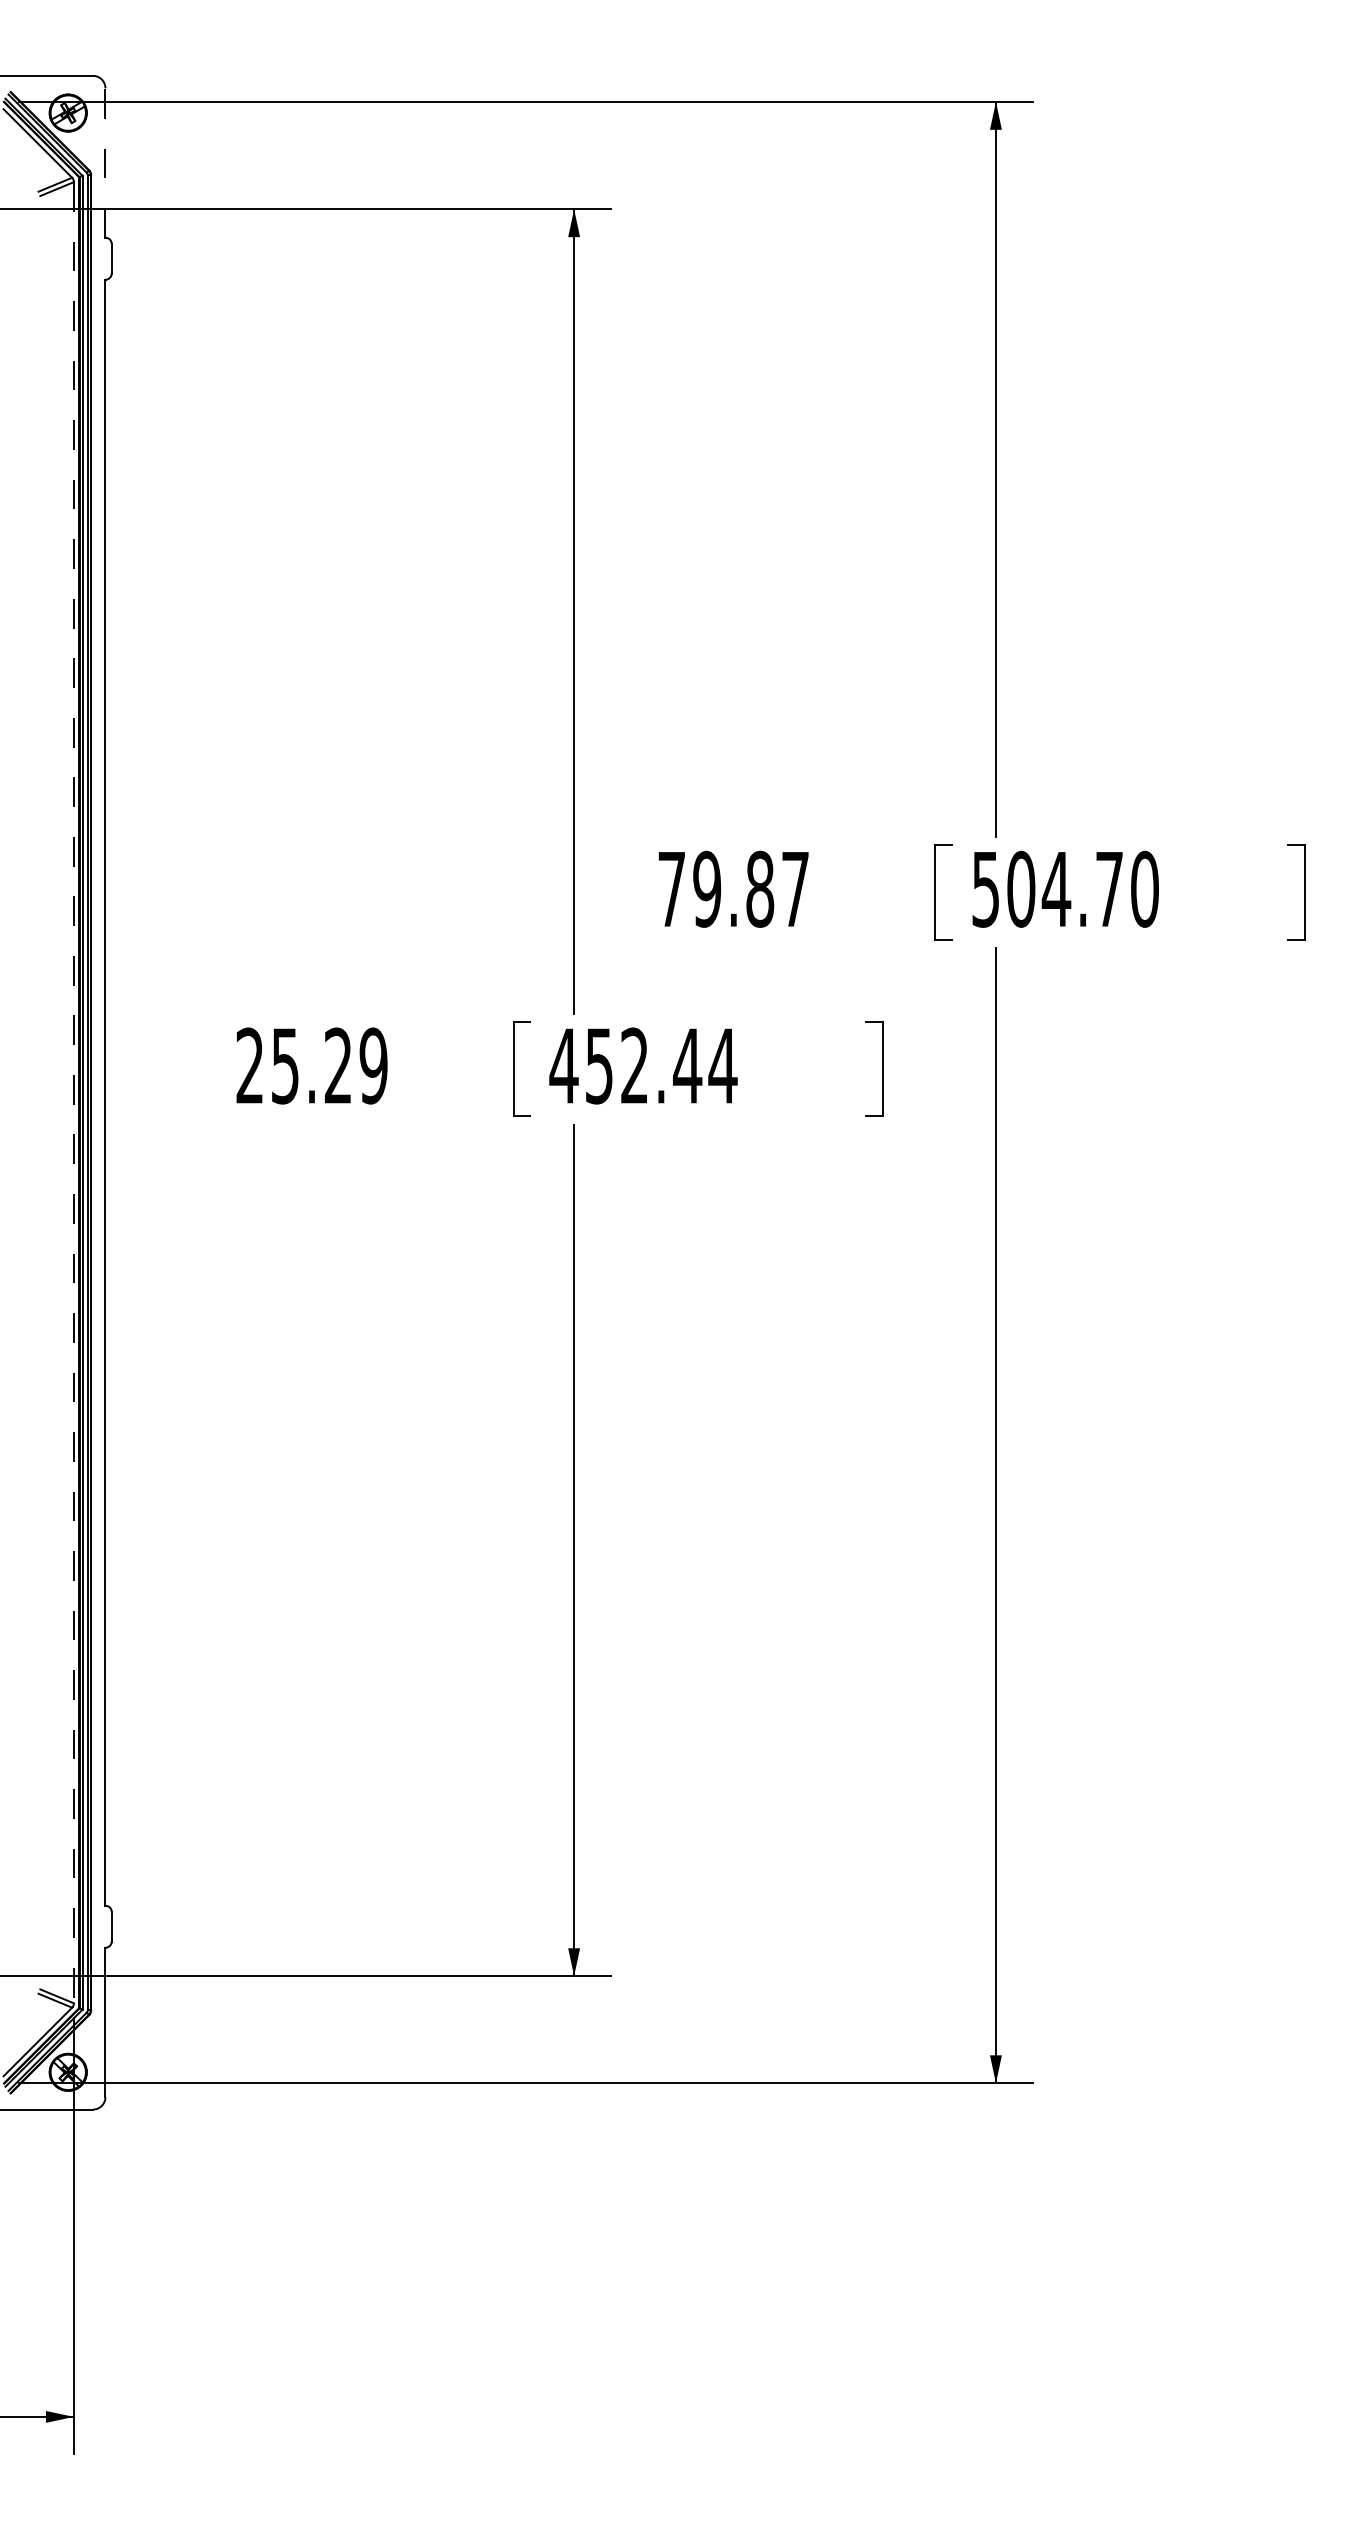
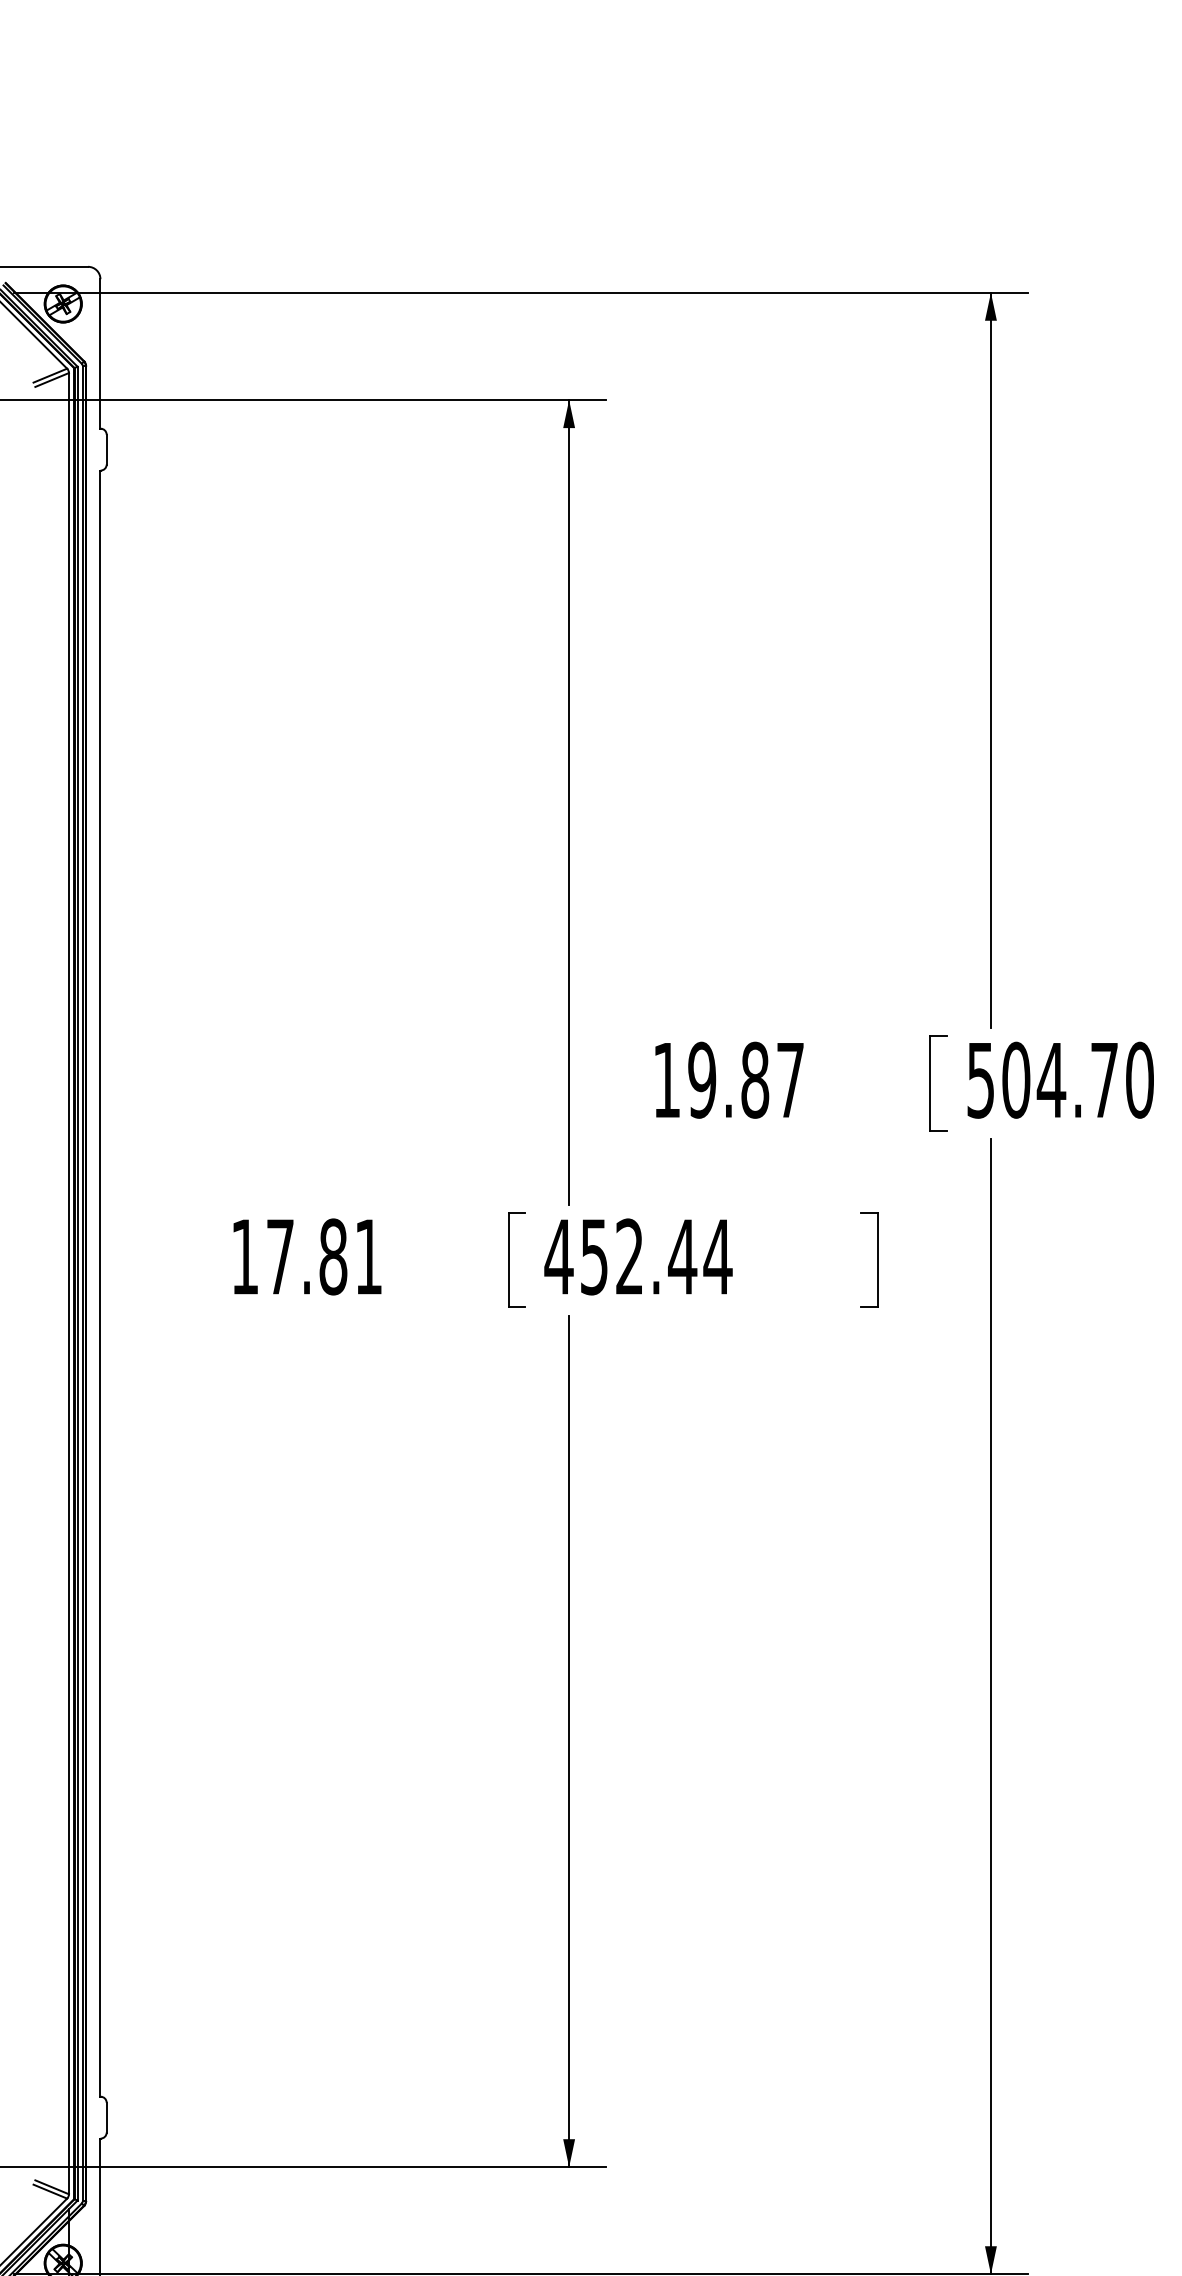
line: (105, 163) -> (100, 354), dashed -> solid
text: (671, 889) -> (666, 1080), 79.87 -> 19.87
text: (311, 1065) -> (306, 1256), 25.29 -> 17.81
line: (73, 1092) -> (68, 1283), dashed -> solid

